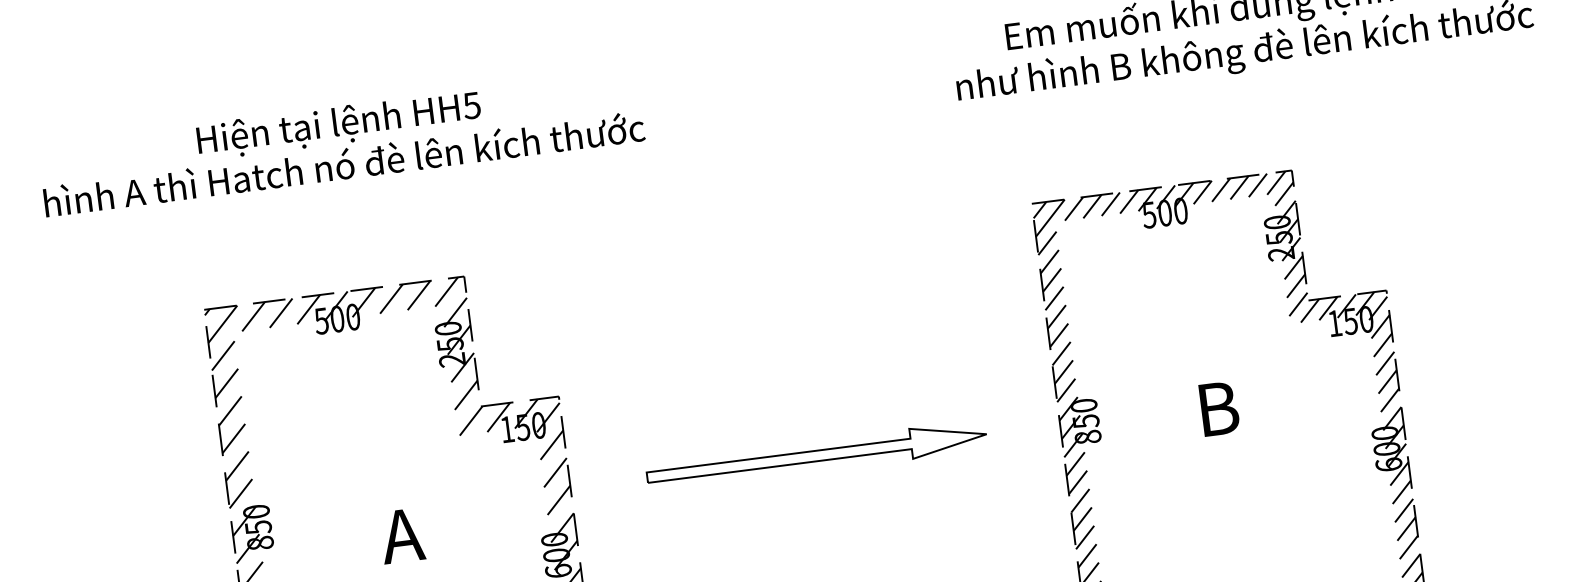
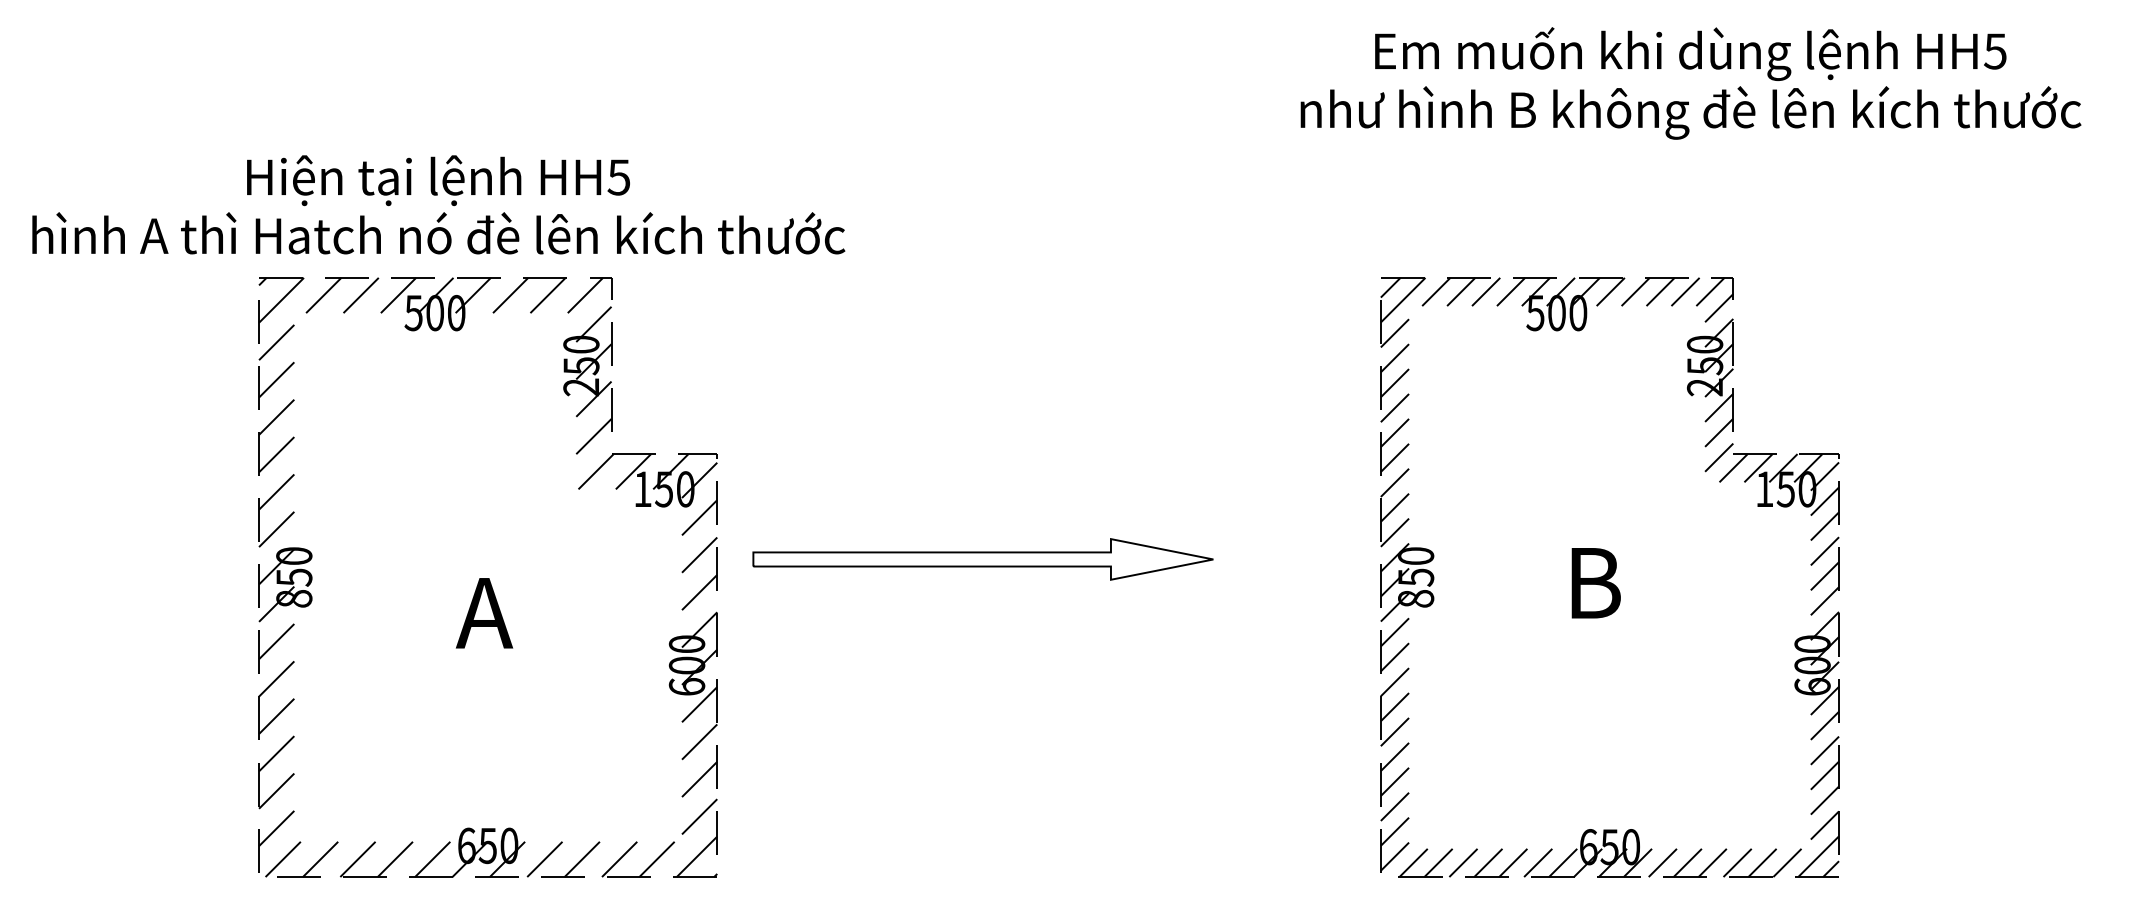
text: (341, 142) -> (438, 204), moved
part: (816, 456) -> (982, 559), moved

